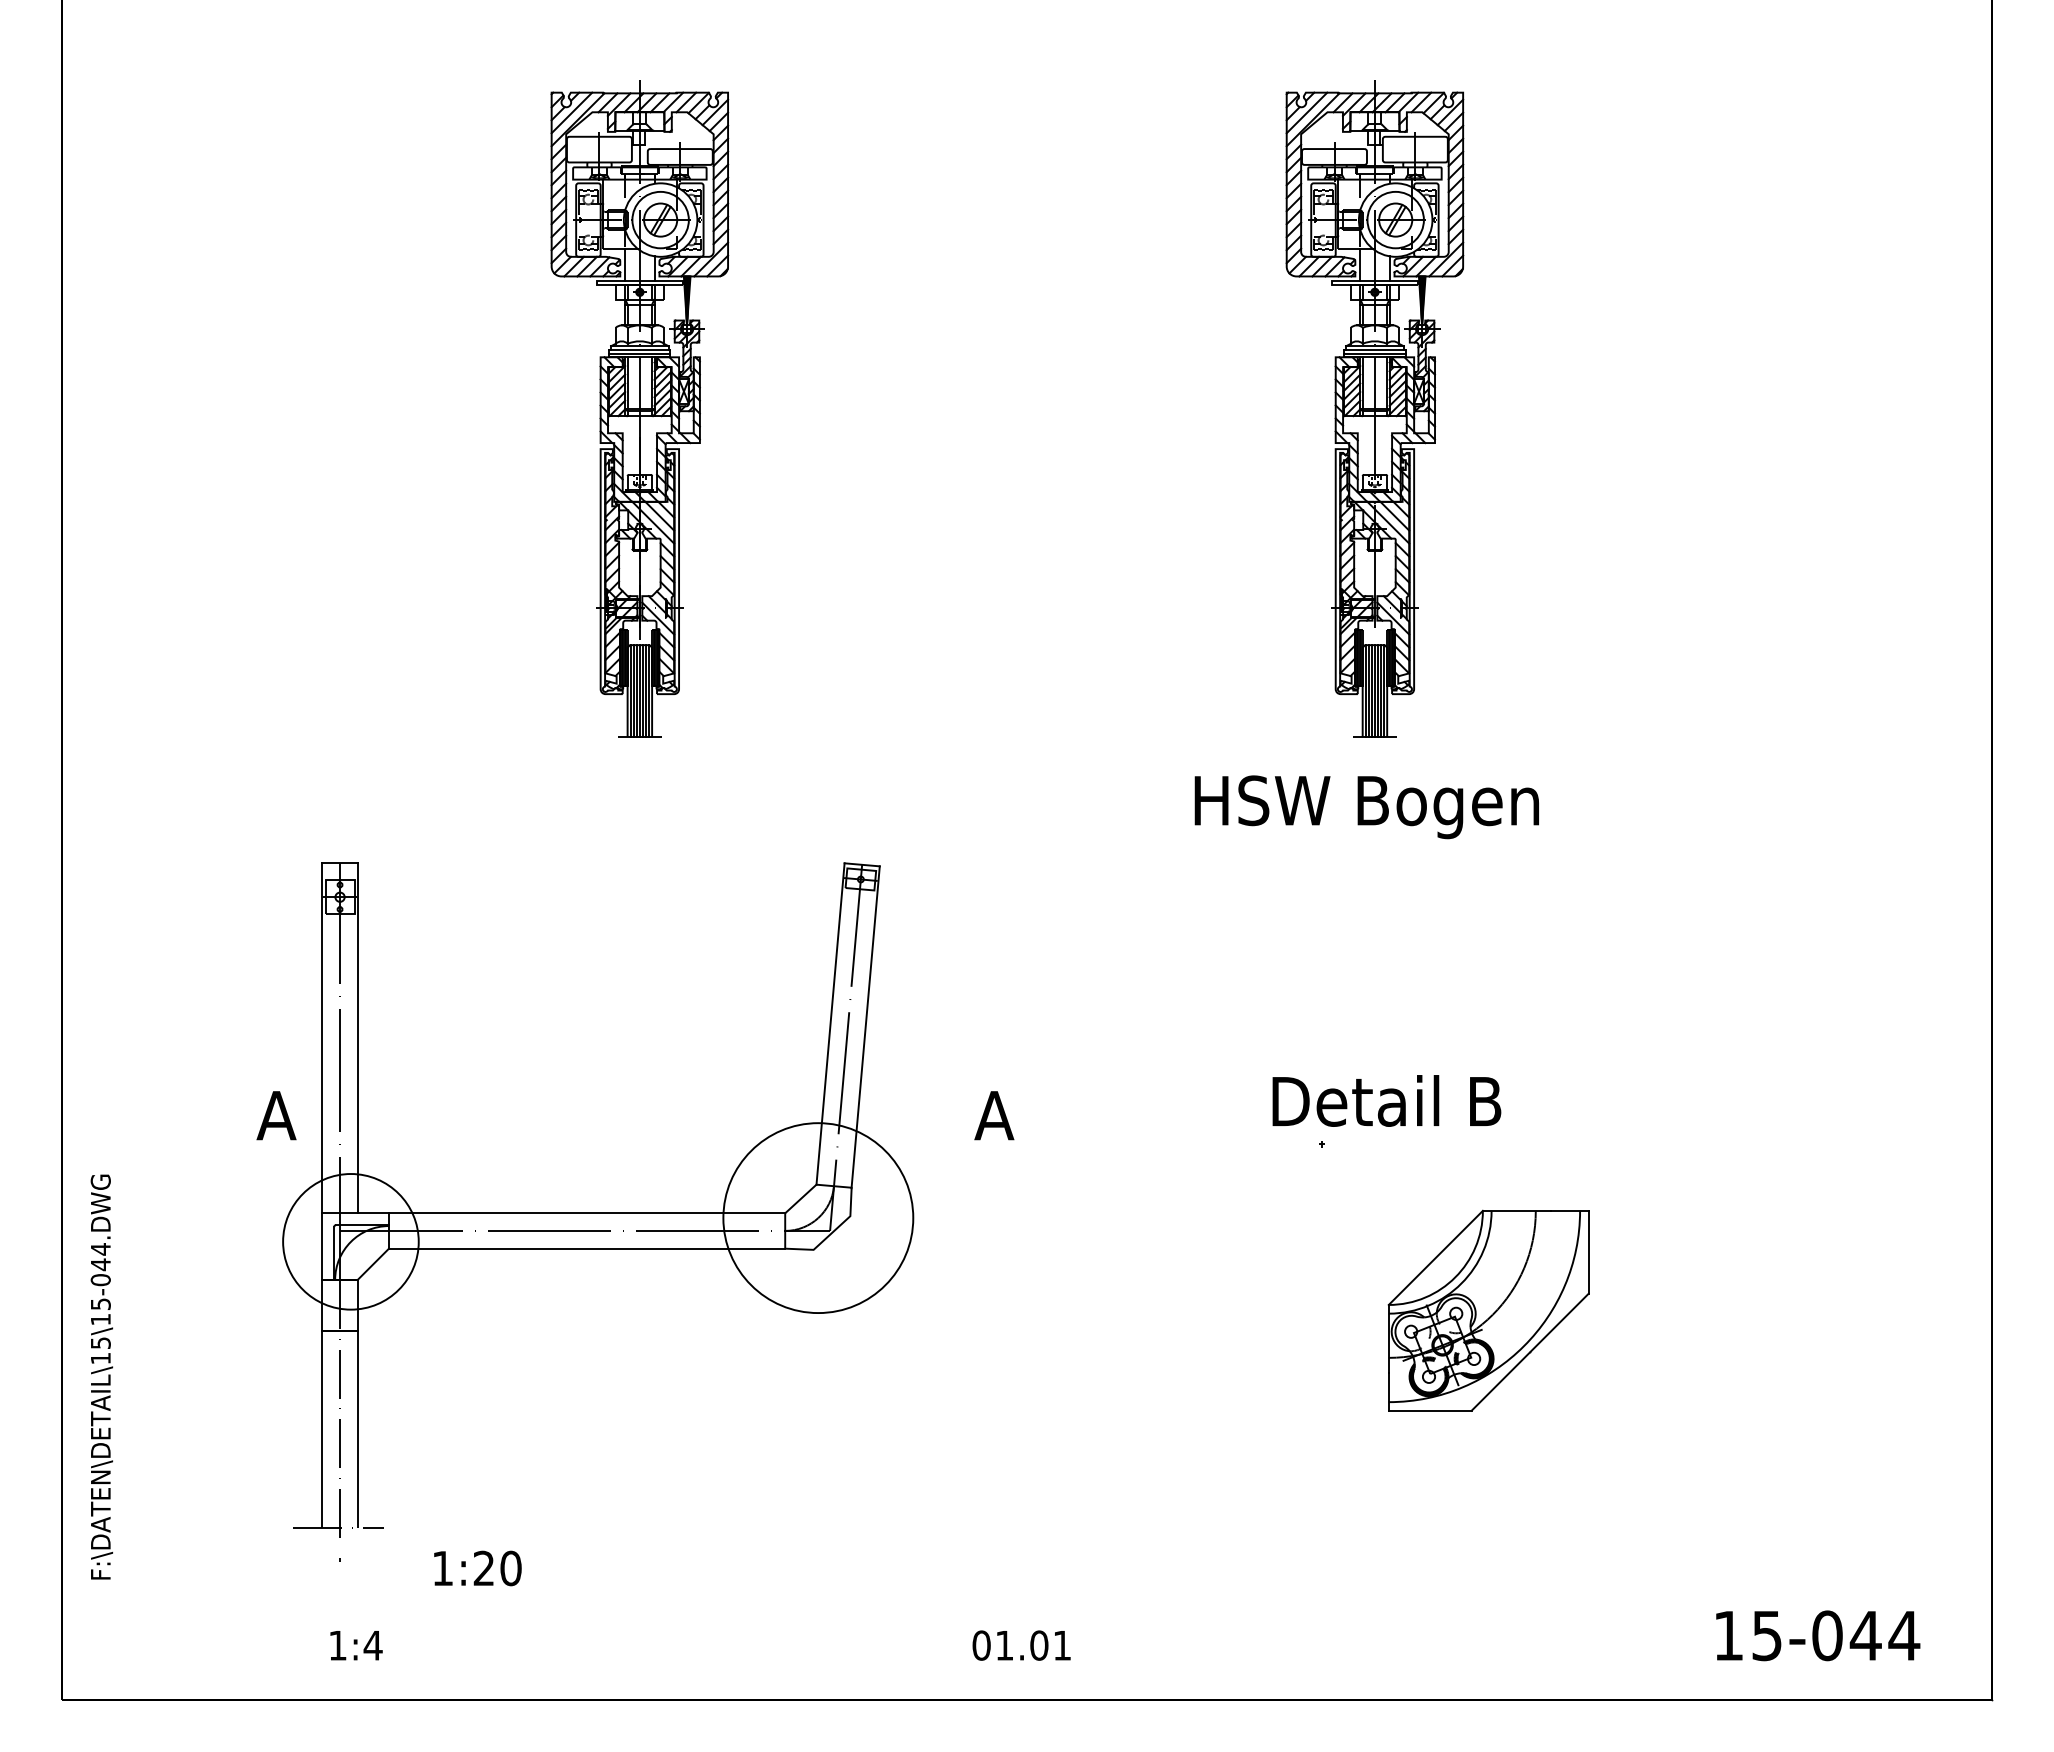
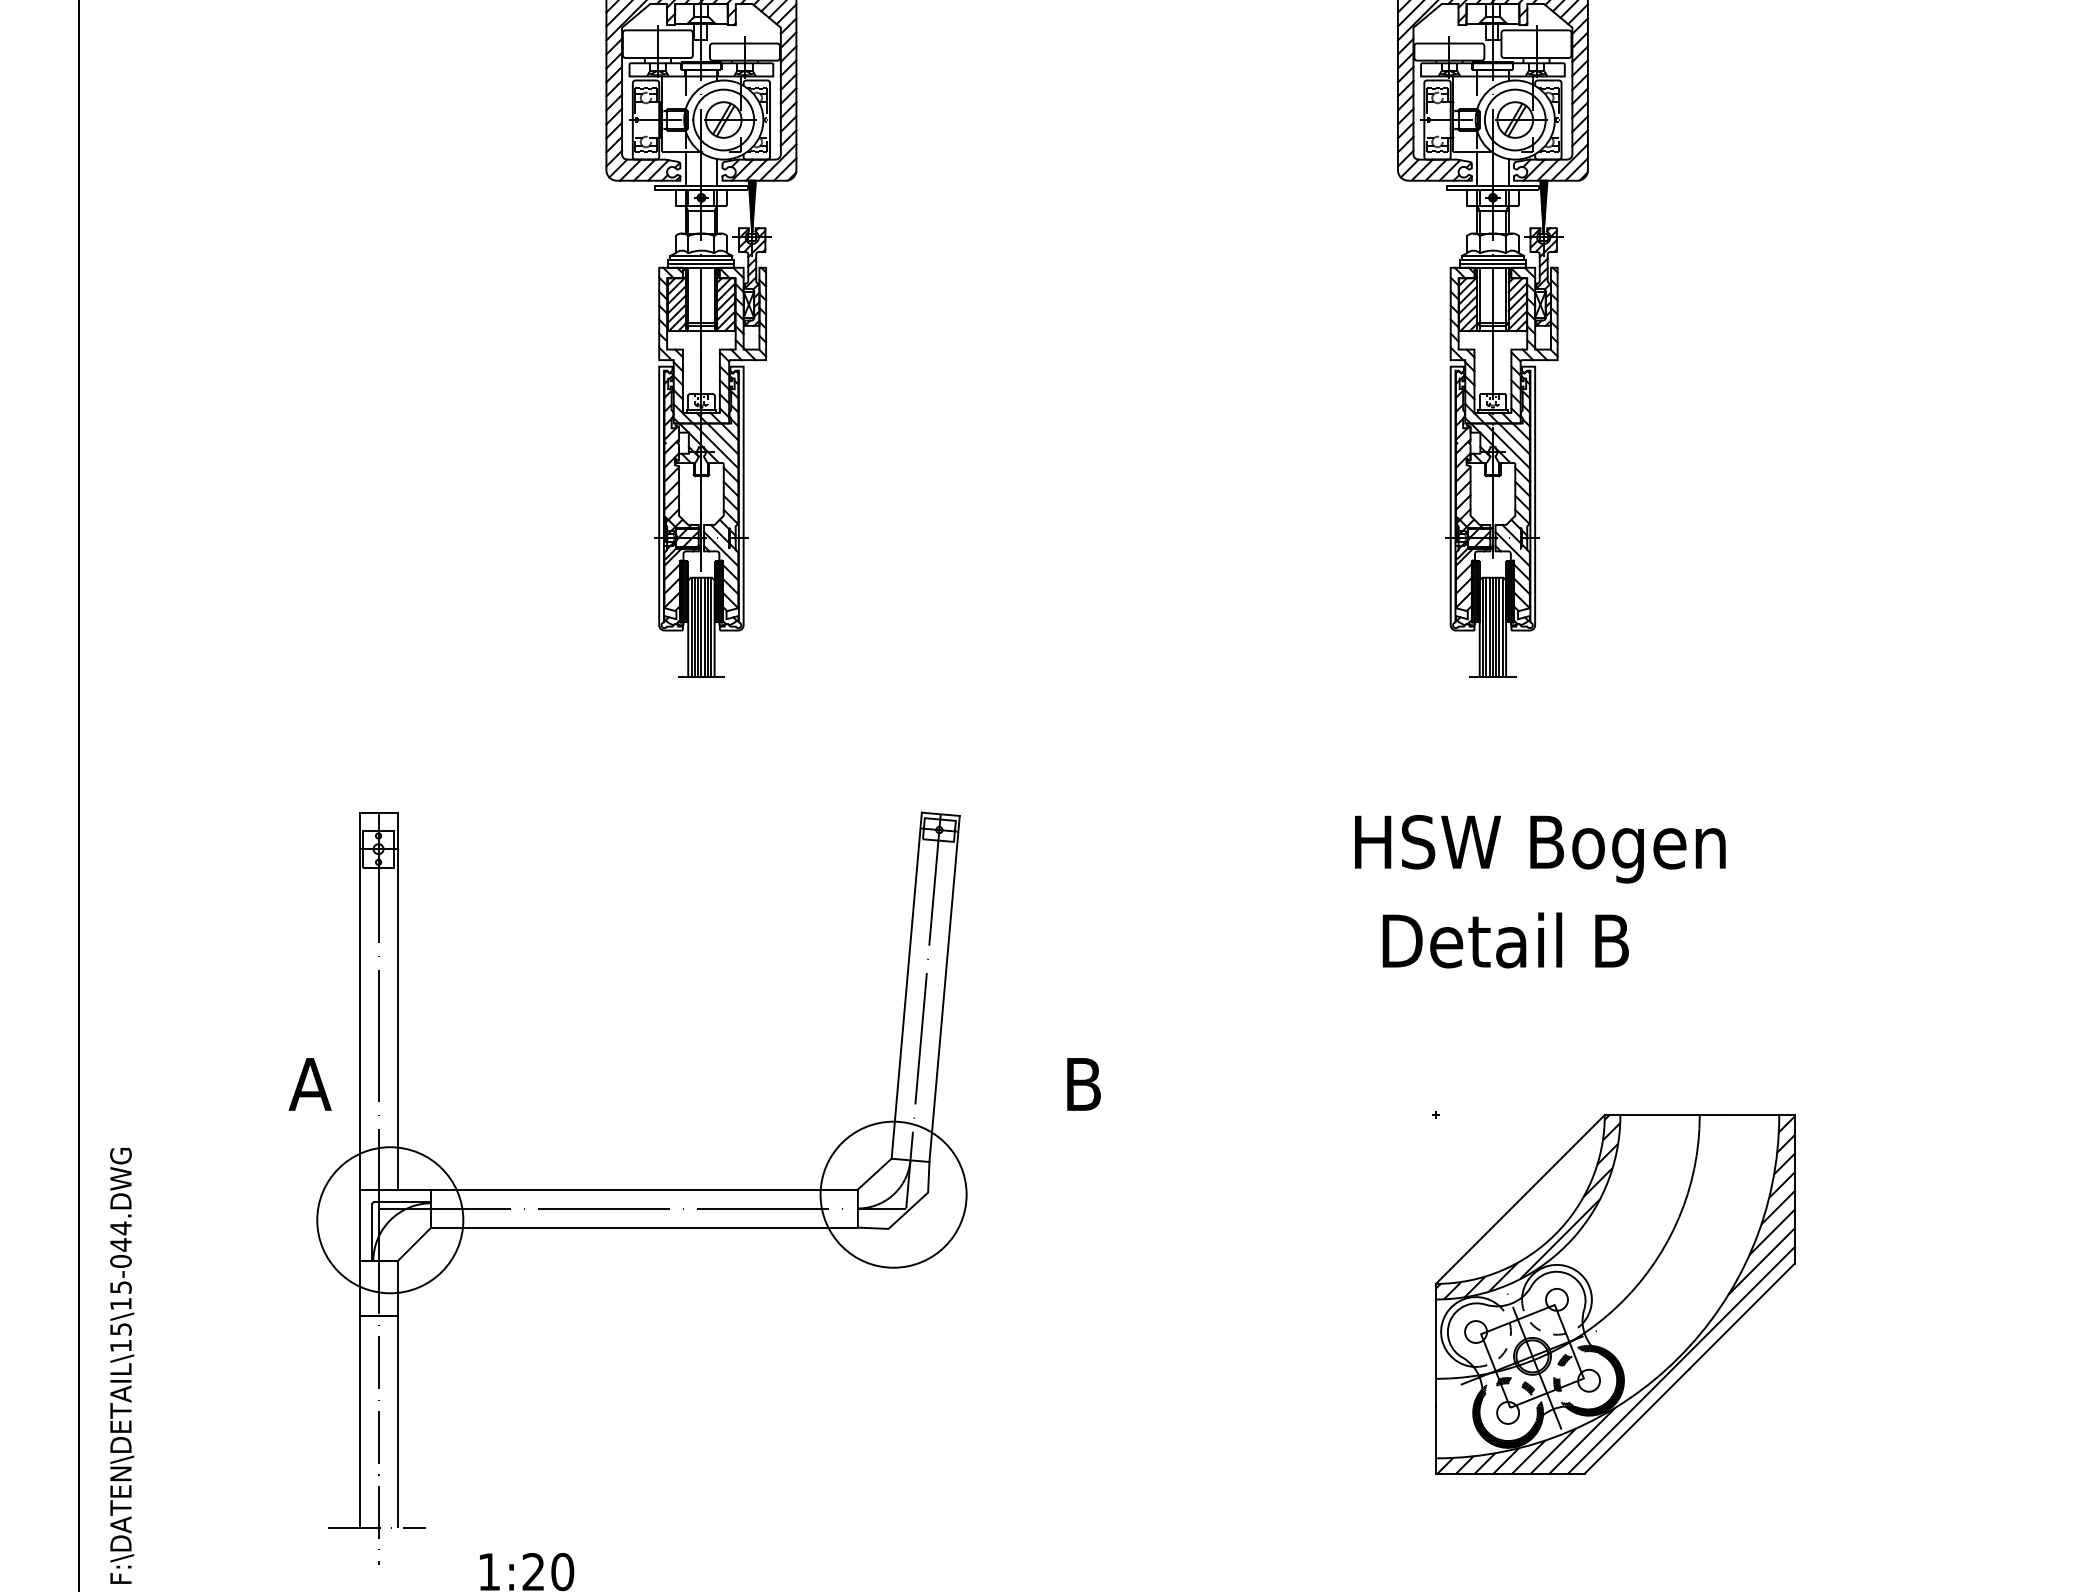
text: (1366, 807) -> (1539, 849), moved
text: (1386, 1100) -> (1505, 939), moved
text: (994, 1115) -> (1083, 1084), A -> B
circle: (818, 1217) -> (893, 1194), size x0.71
part: (1488, 1310) -> (1615, 1294), size x1.67

